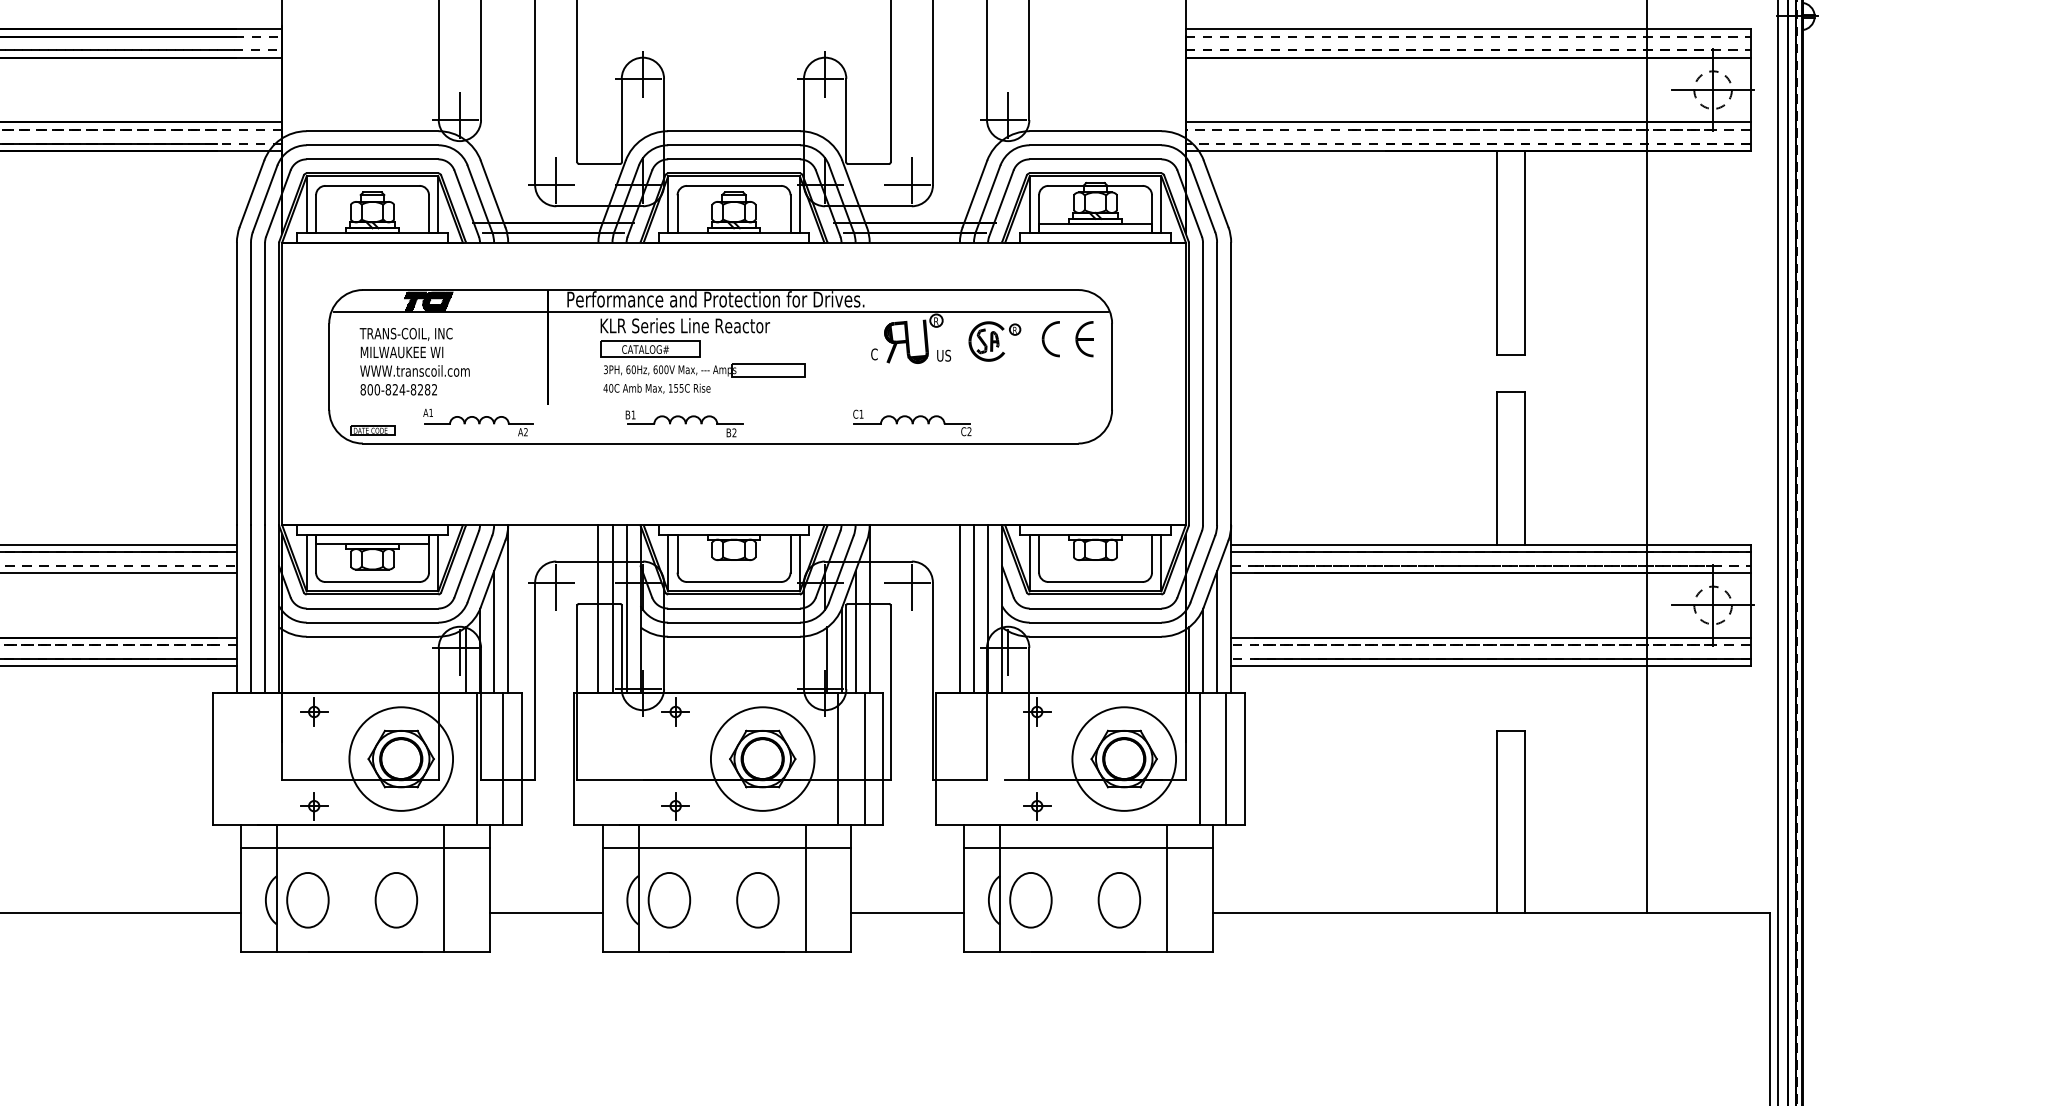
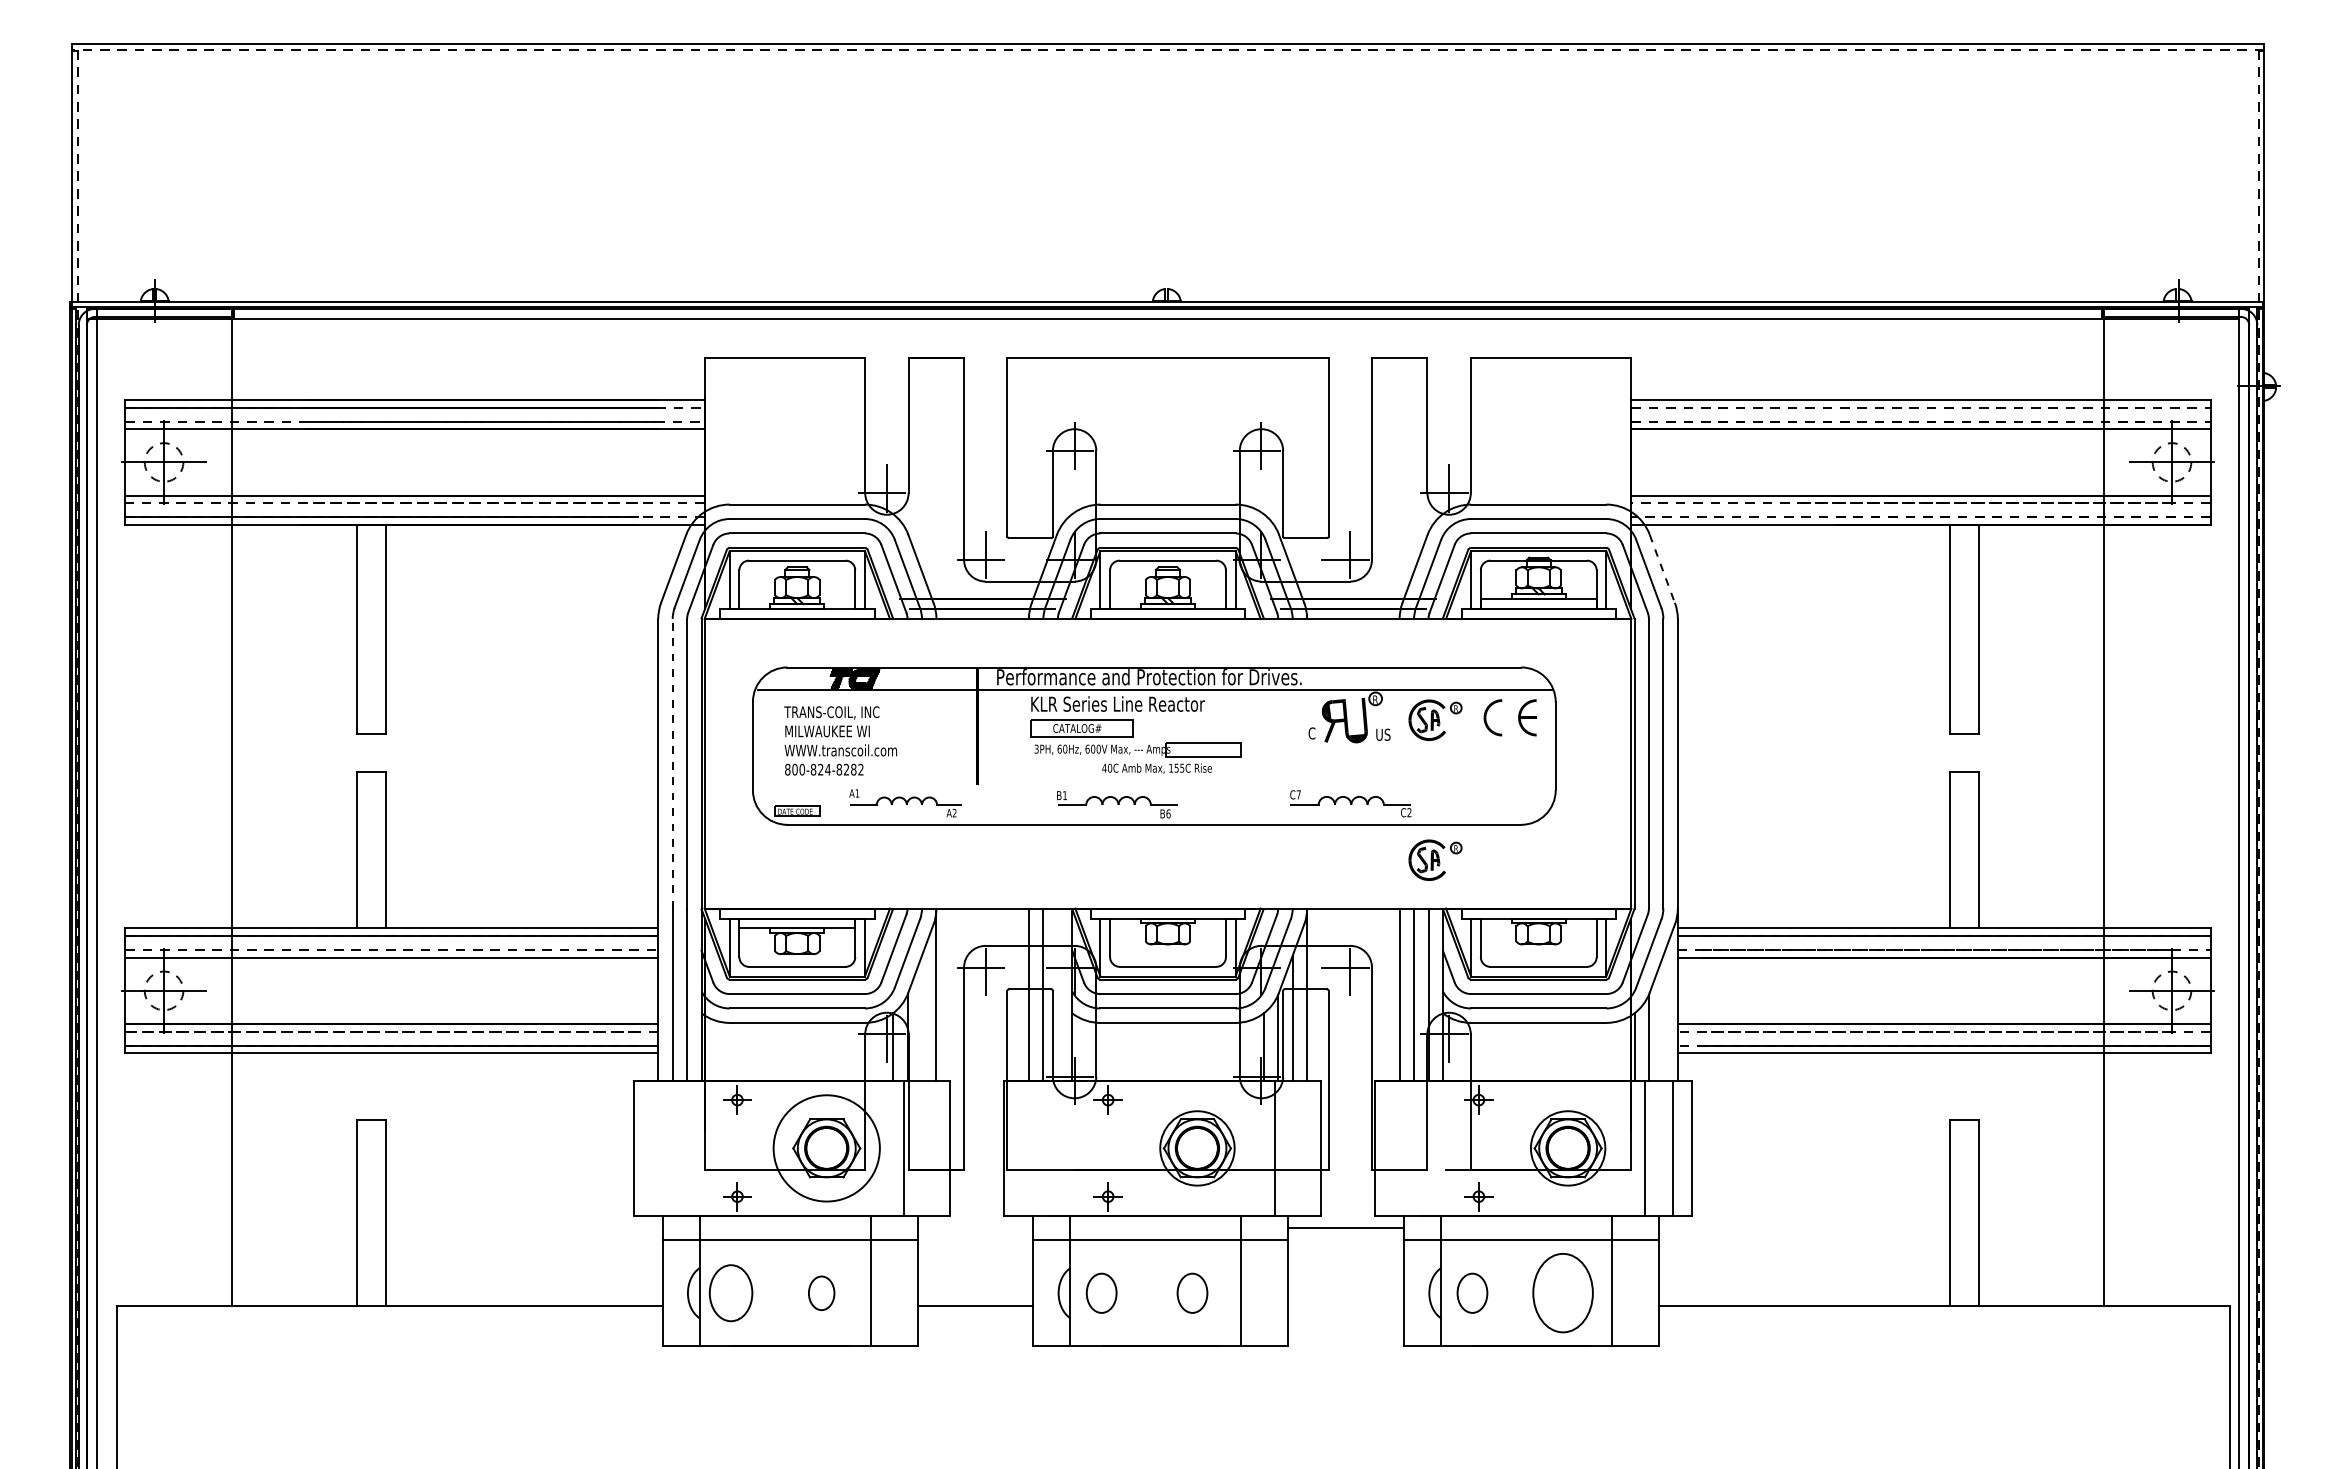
line: (1216, 194) -> (1662, 569), solid -> dashed
line: (250, 383) -> (672, 763), solid -> dashed
text: (656, 388) -> (1156, 768), moved
text: (861, 413) -> (1298, 794), C1 -> C7
text: (734, 432) -> (1168, 813), B2 -> B6
part: (994, 477) -> (1435, 859), added
line: (626, 608) -> (1057, 994), removed
line: (493, 631) -> (921, 1017), removed
line: (1217, 631) -> (1663, 1017), removed
line: (503, 759) -> (931, 1148), removed
circle: (762, 759) -> (1197, 1148), size x0.7
line: (864, 759) -> (1301, 1148), removed
circle: (1124, 759) -> (1568, 1148), size x0.7
part: (396, 900) -> (821, 1293), size x0.6
part: (669, 900) -> (1101, 1293), size x0.7
part: (757, 900) -> (1192, 1293), size x0.7
part: (1030, 900) -> (1472, 1293), size x0.7
part: (1119, 900) -> (1563, 1293), size x1.4
line: (907, 913) -> (1345, 1228), moved

